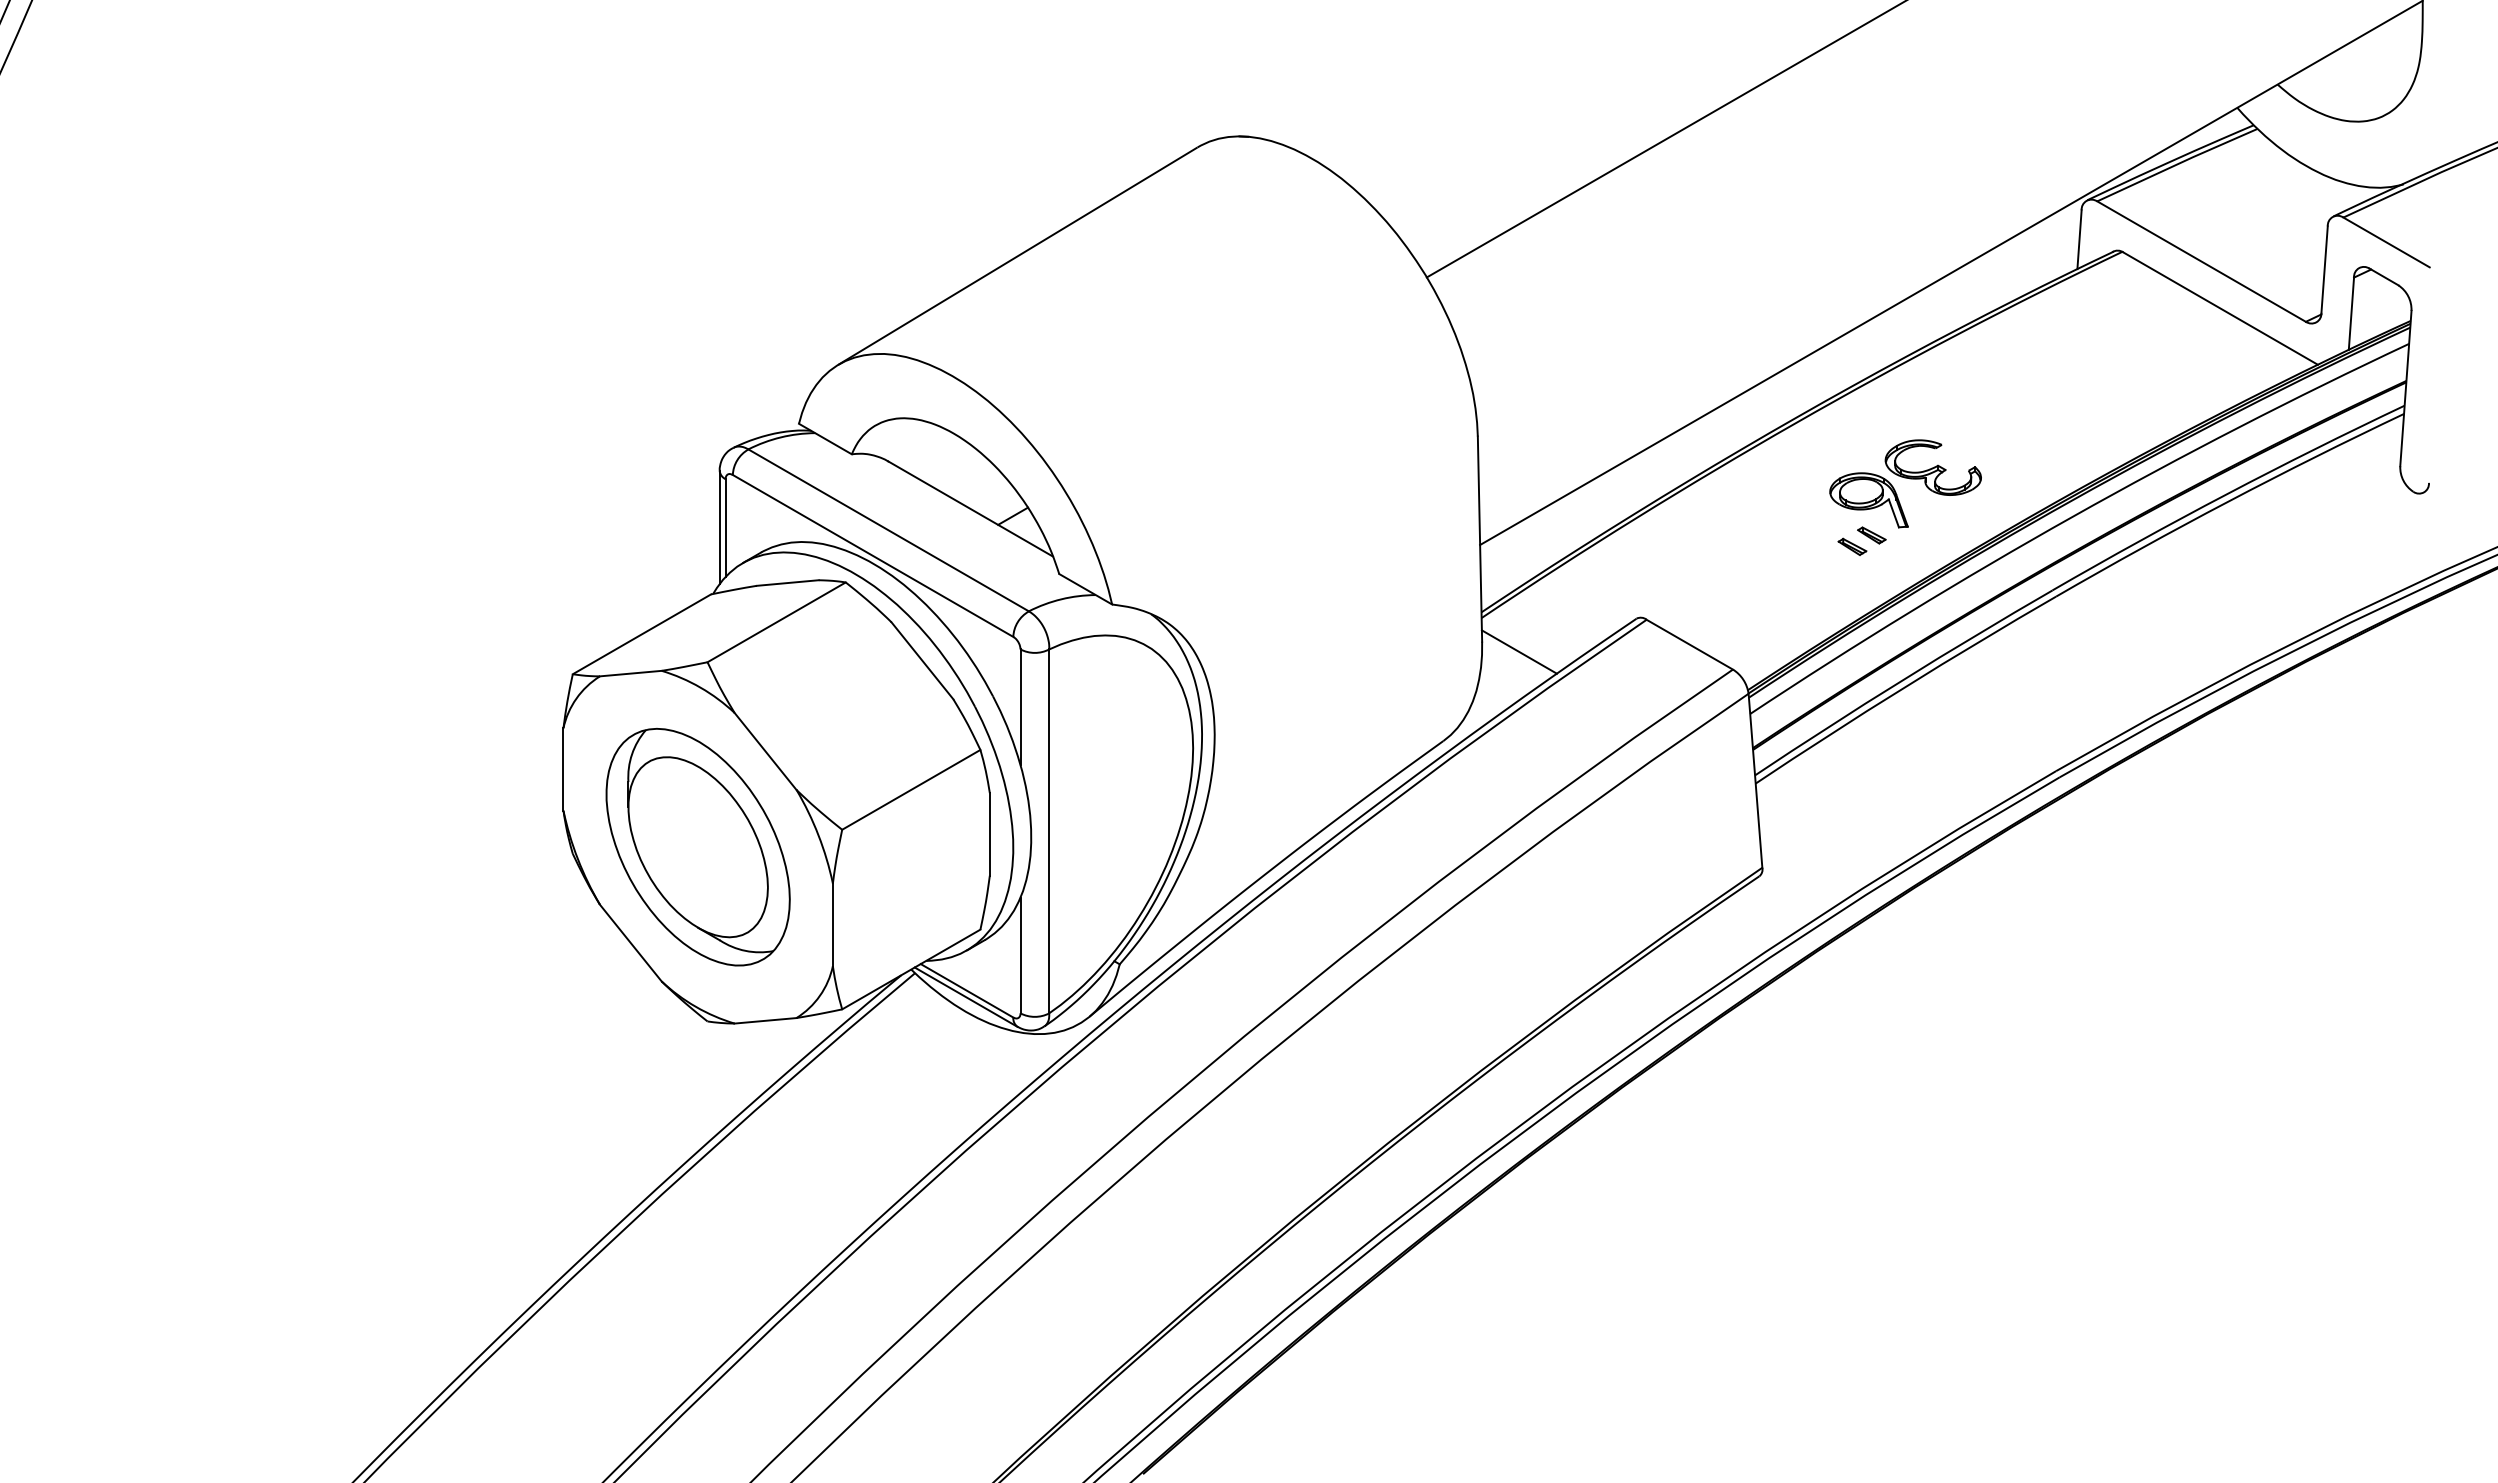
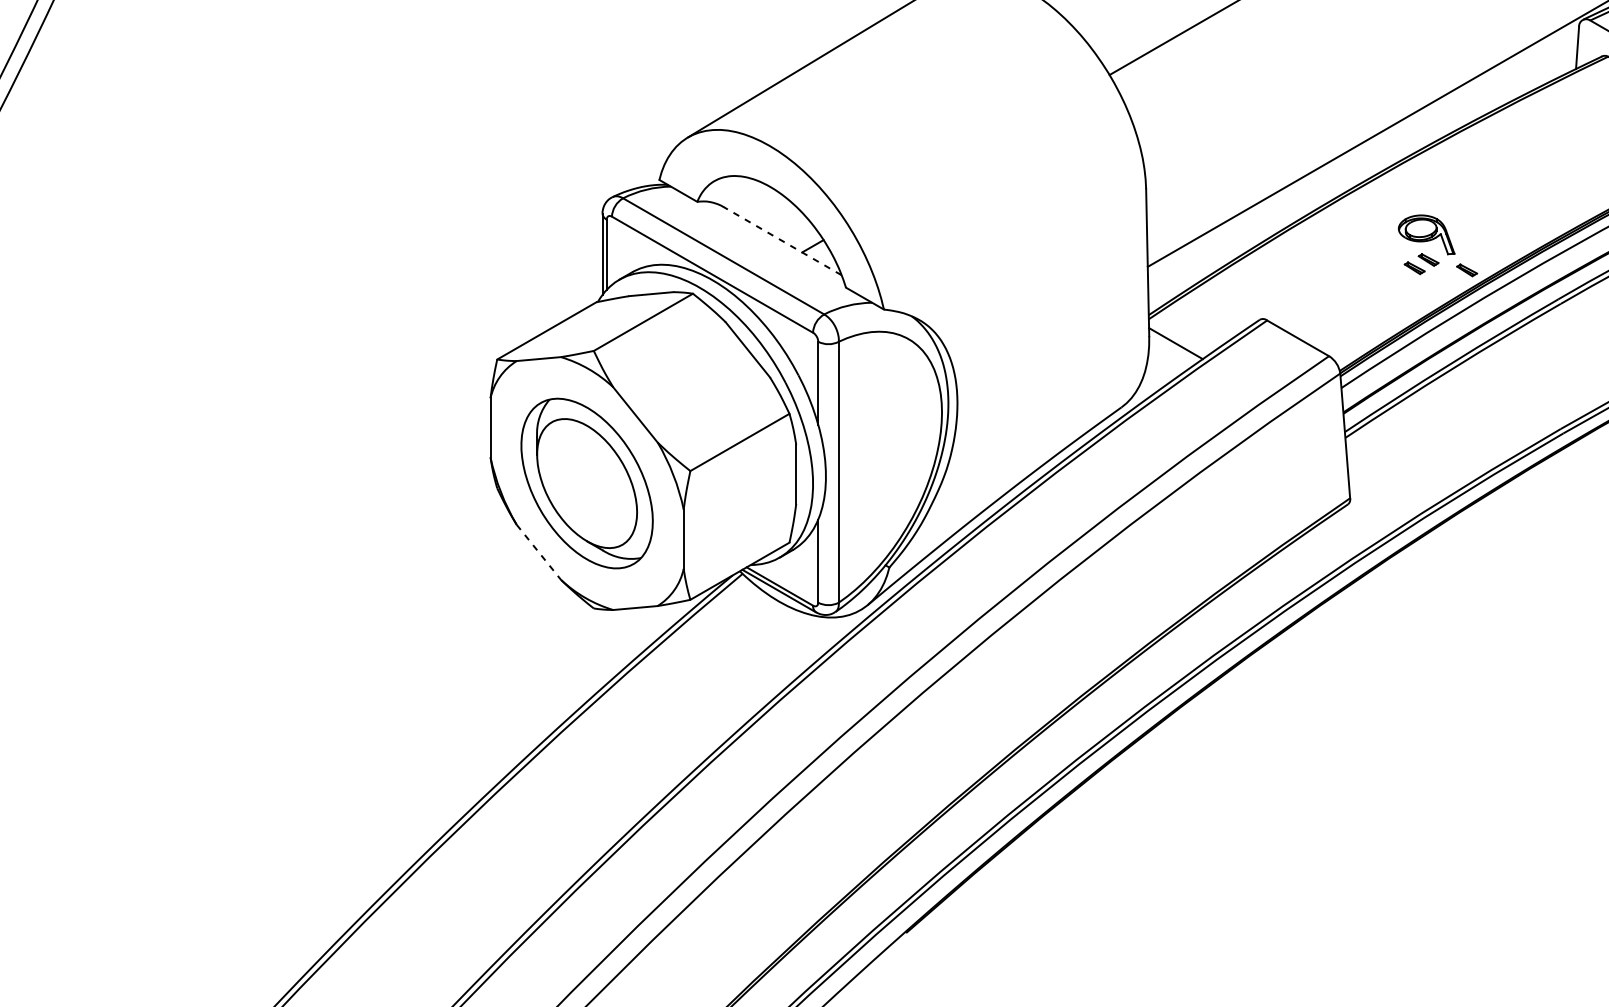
part: (1932, 467) -> (1472, 211), removed
line: (970, 508) -> (782, 240), solid -> dashed
part: (1925, 549) -> (1467, 270), added
line: (631, 943) -> (539, 552), solid -> dashed

